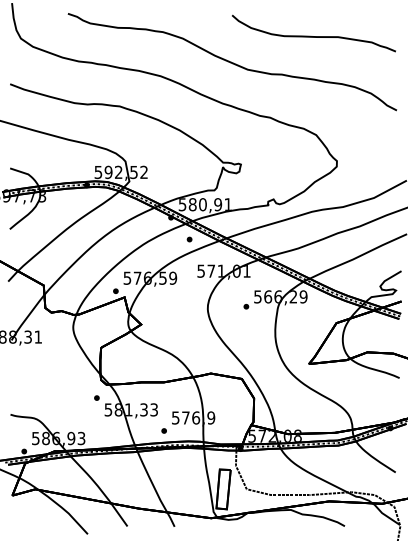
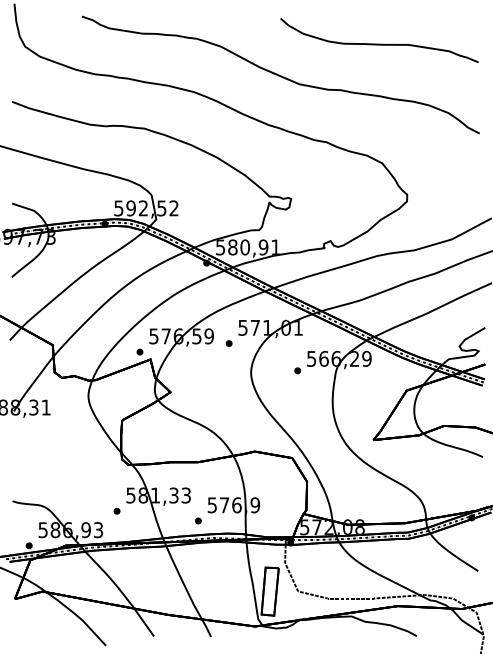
part: (189, 239) -> (228, 343), moved
part: (96, 397) -> (116, 510), moved

